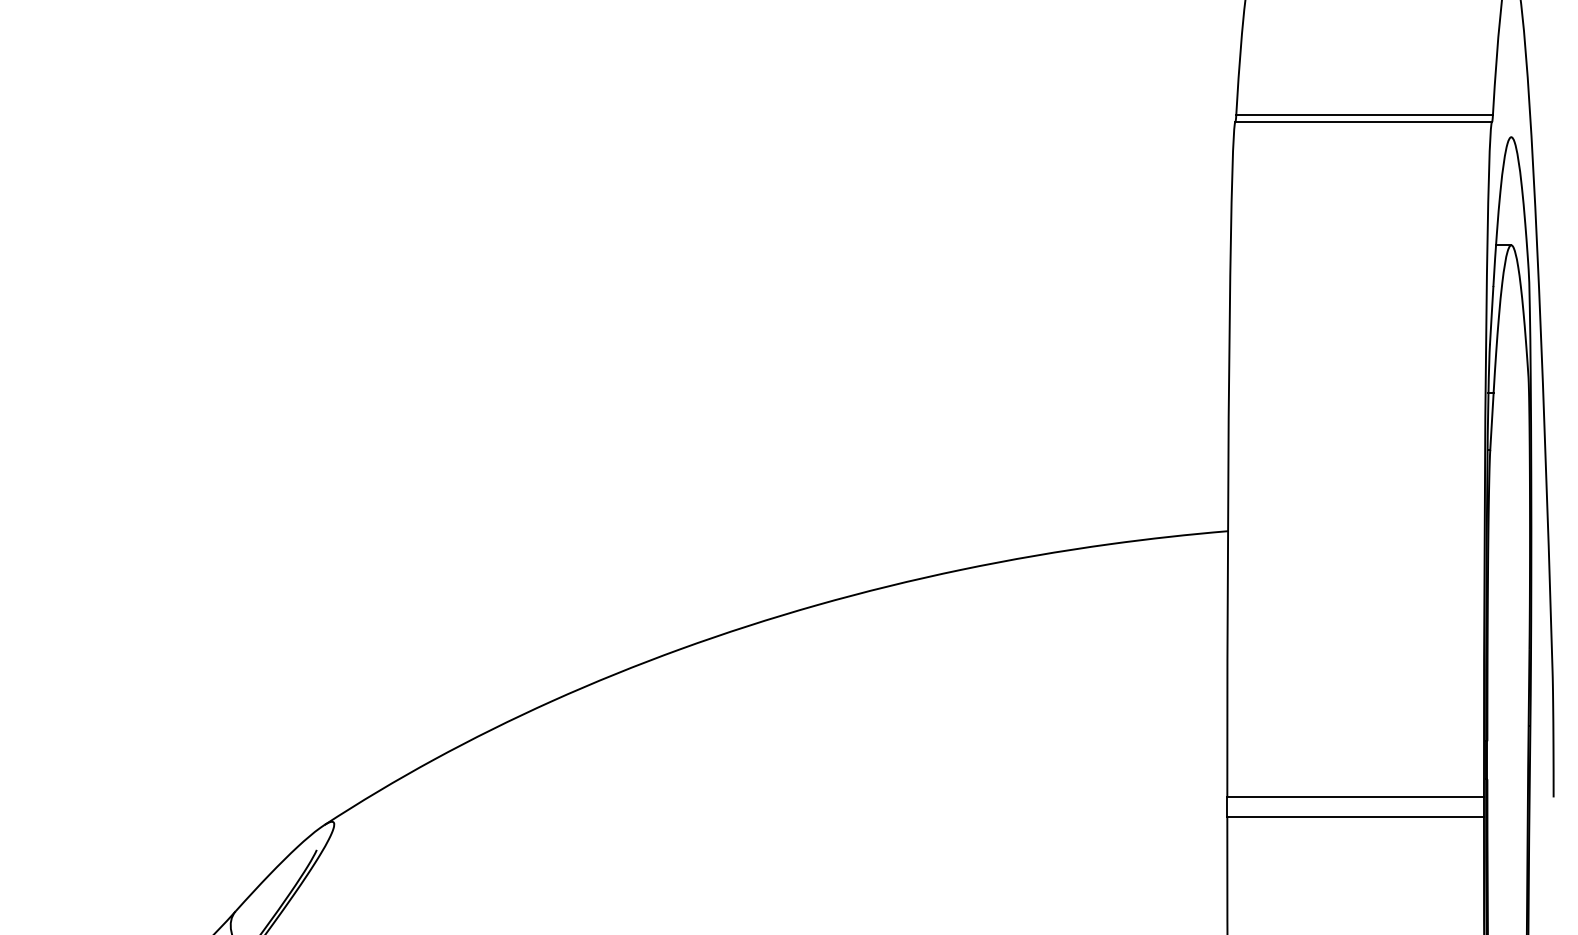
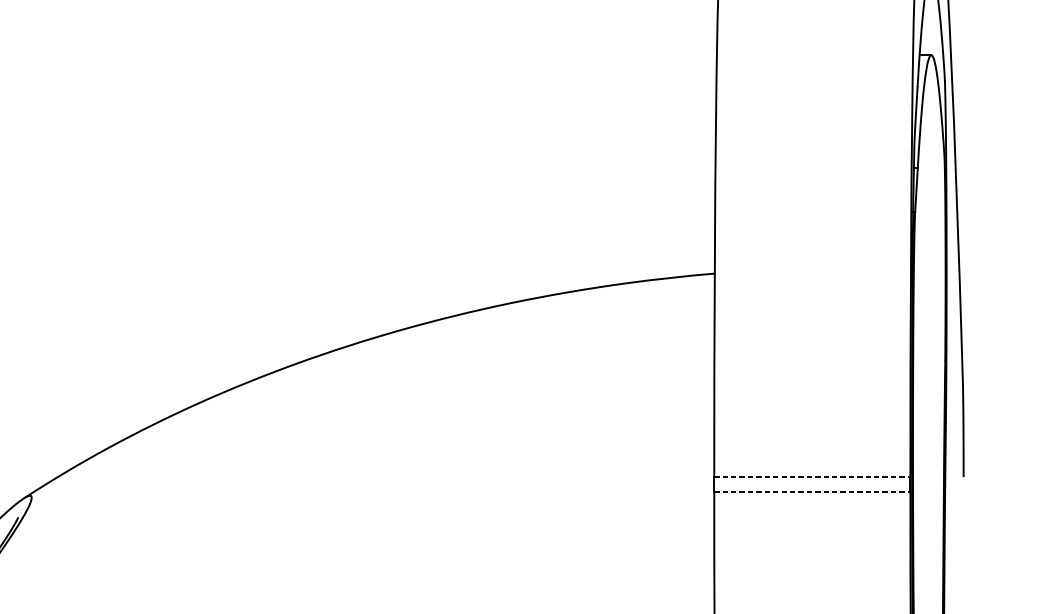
line: (1356, 797) -> (812, 477), solid -> dashed
line: (1356, 816) -> (812, 491), solid -> dashed

